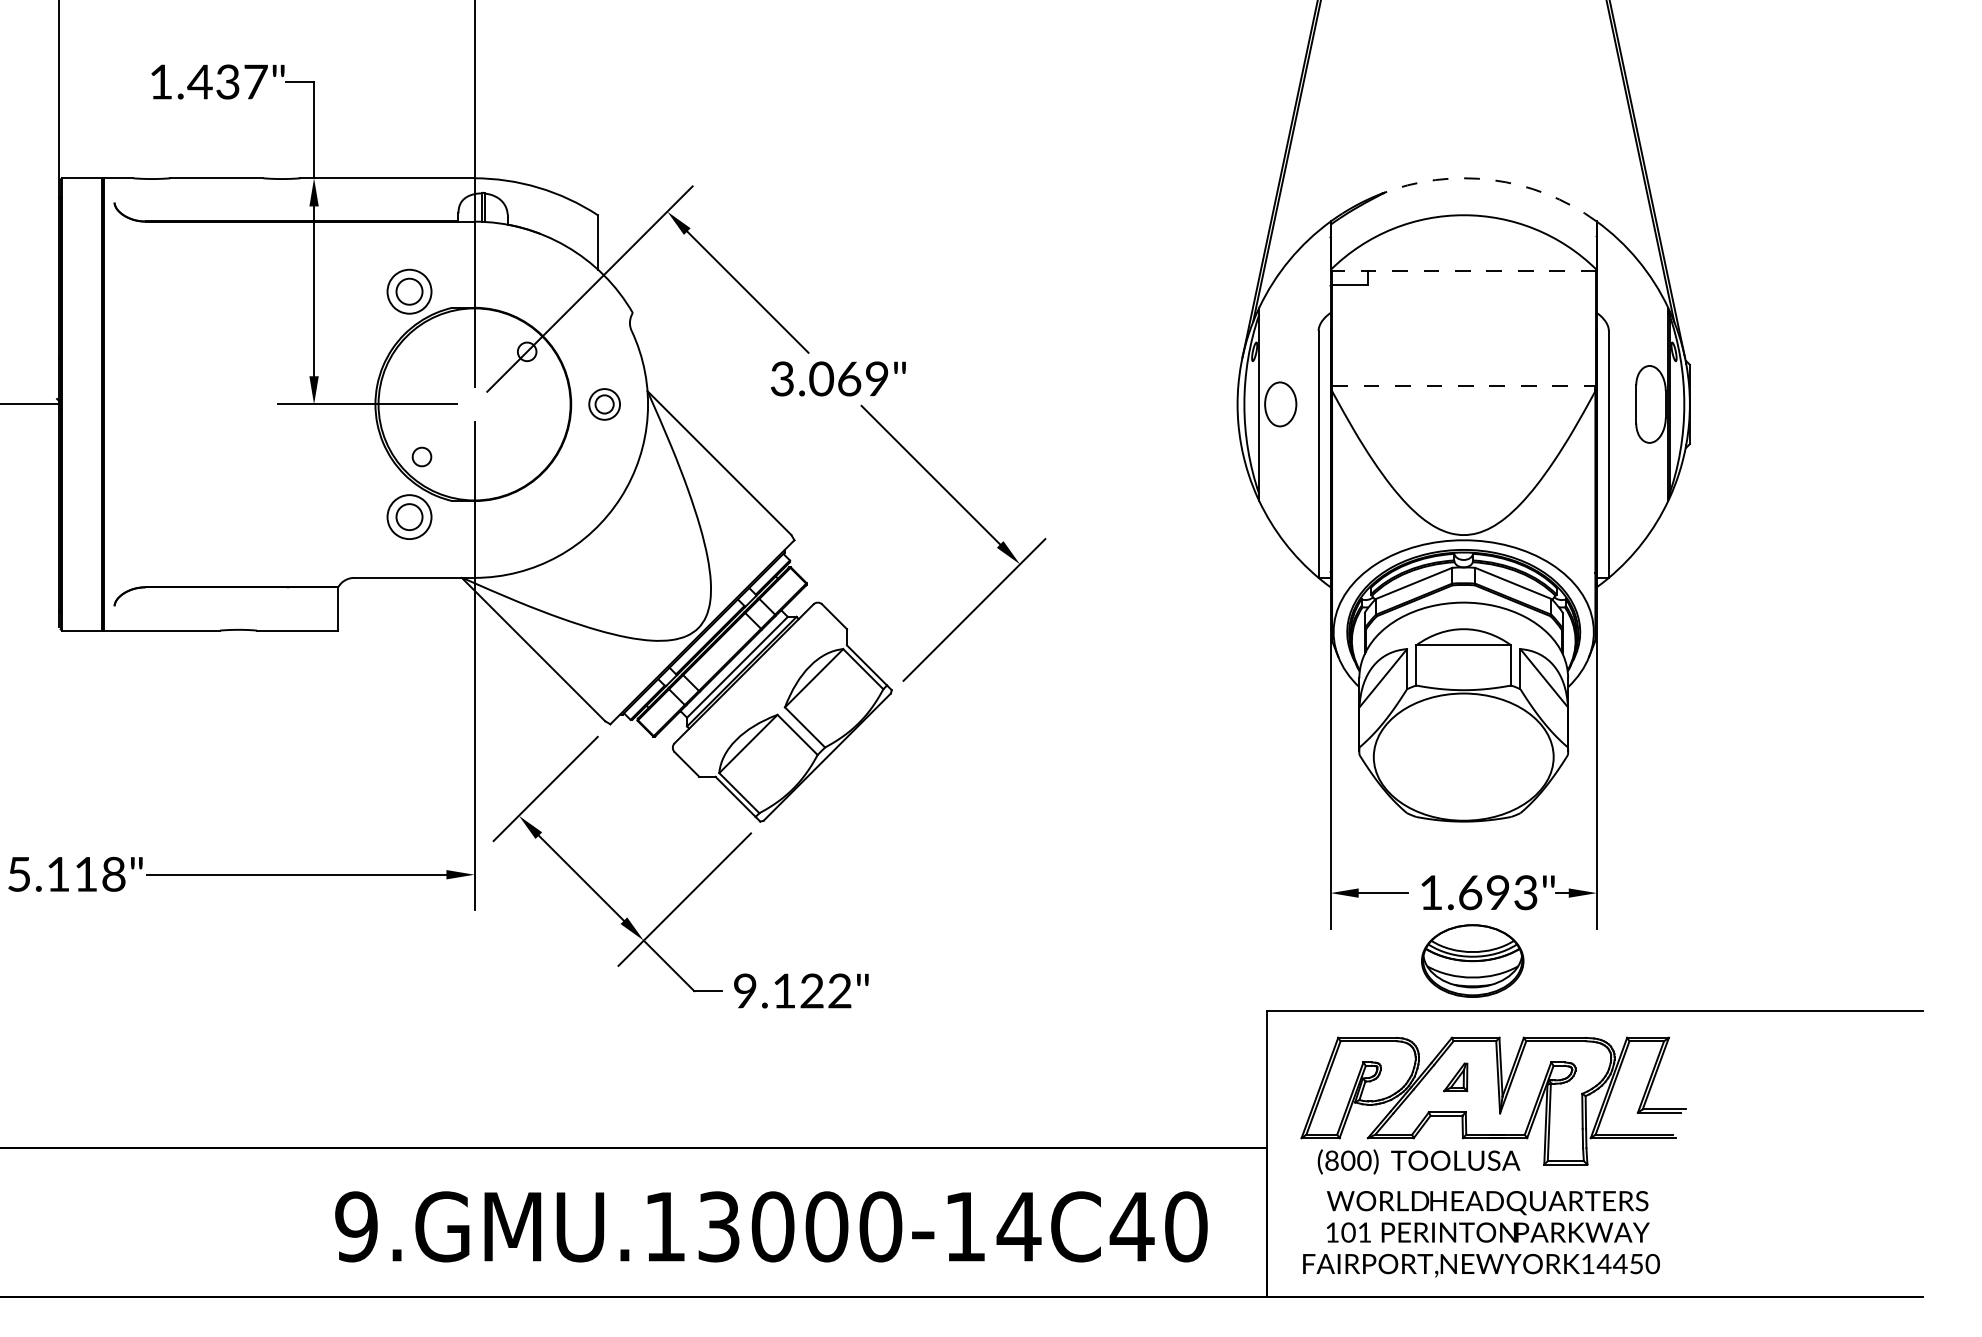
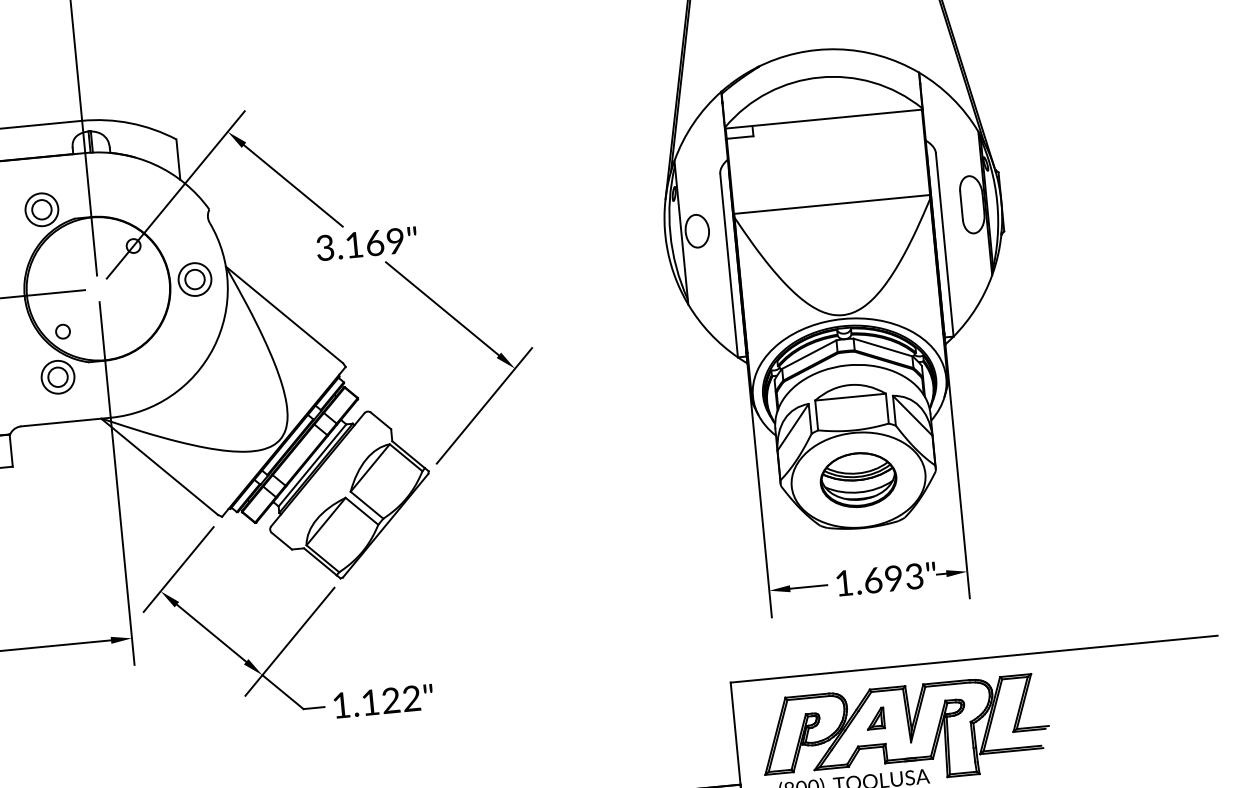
arc: (1491, 180) -> (837, 49), dashed -> solid
line: (1463, 271) -> (823, 119), dashed -> solid
text: (821, 378) -> (354, 244), 3.069" -> 3.169"
line: (1463, 386) -> (831, 204), dashed -> solid
part: (604, 404) -> (194, 279), size x1.43
part: (1472, 960) -> (858, 479), moved
text: (745, 990) -> (341, 704), 9.122" -> 1.122"

